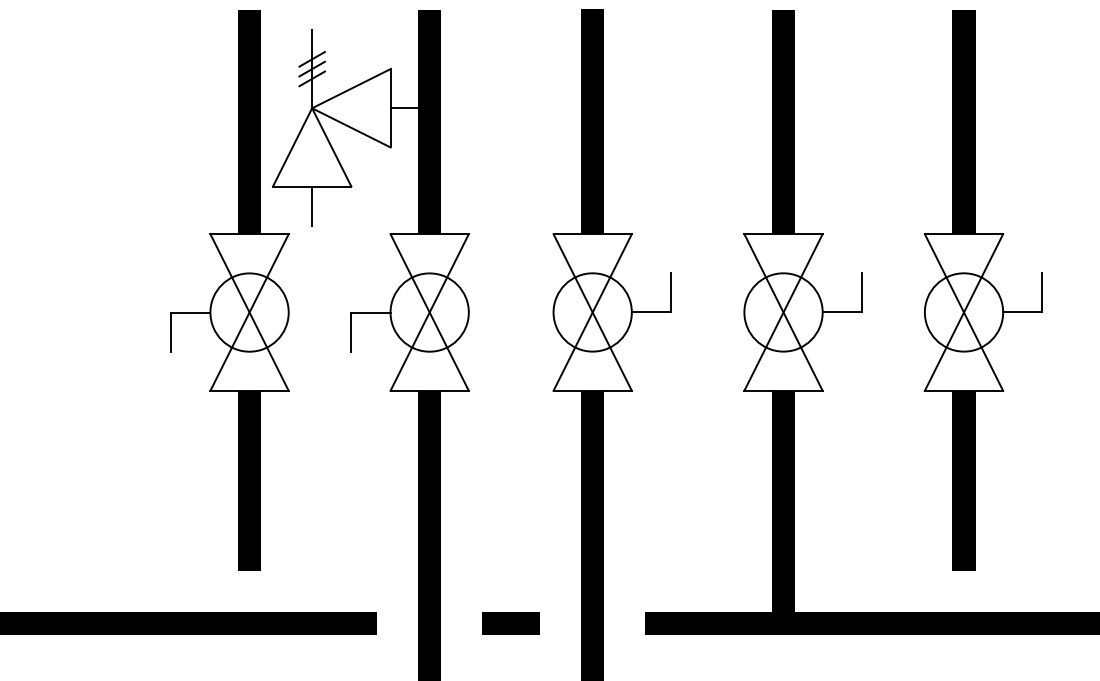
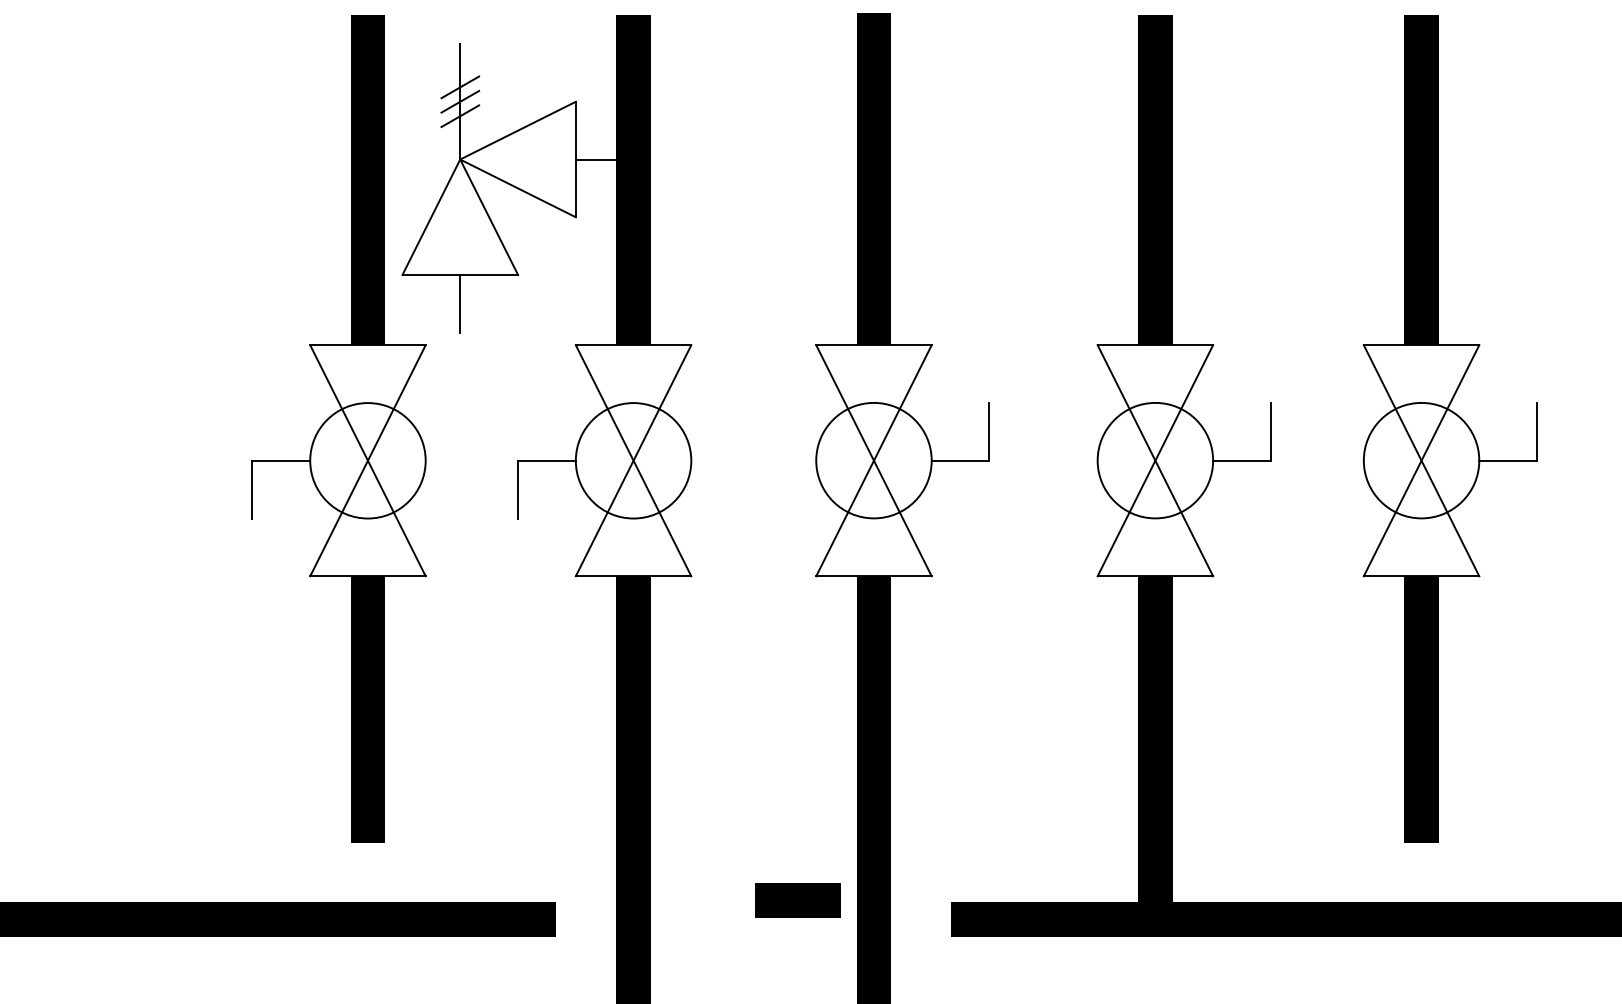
line: (510, 623) -> (796, 900), moved

